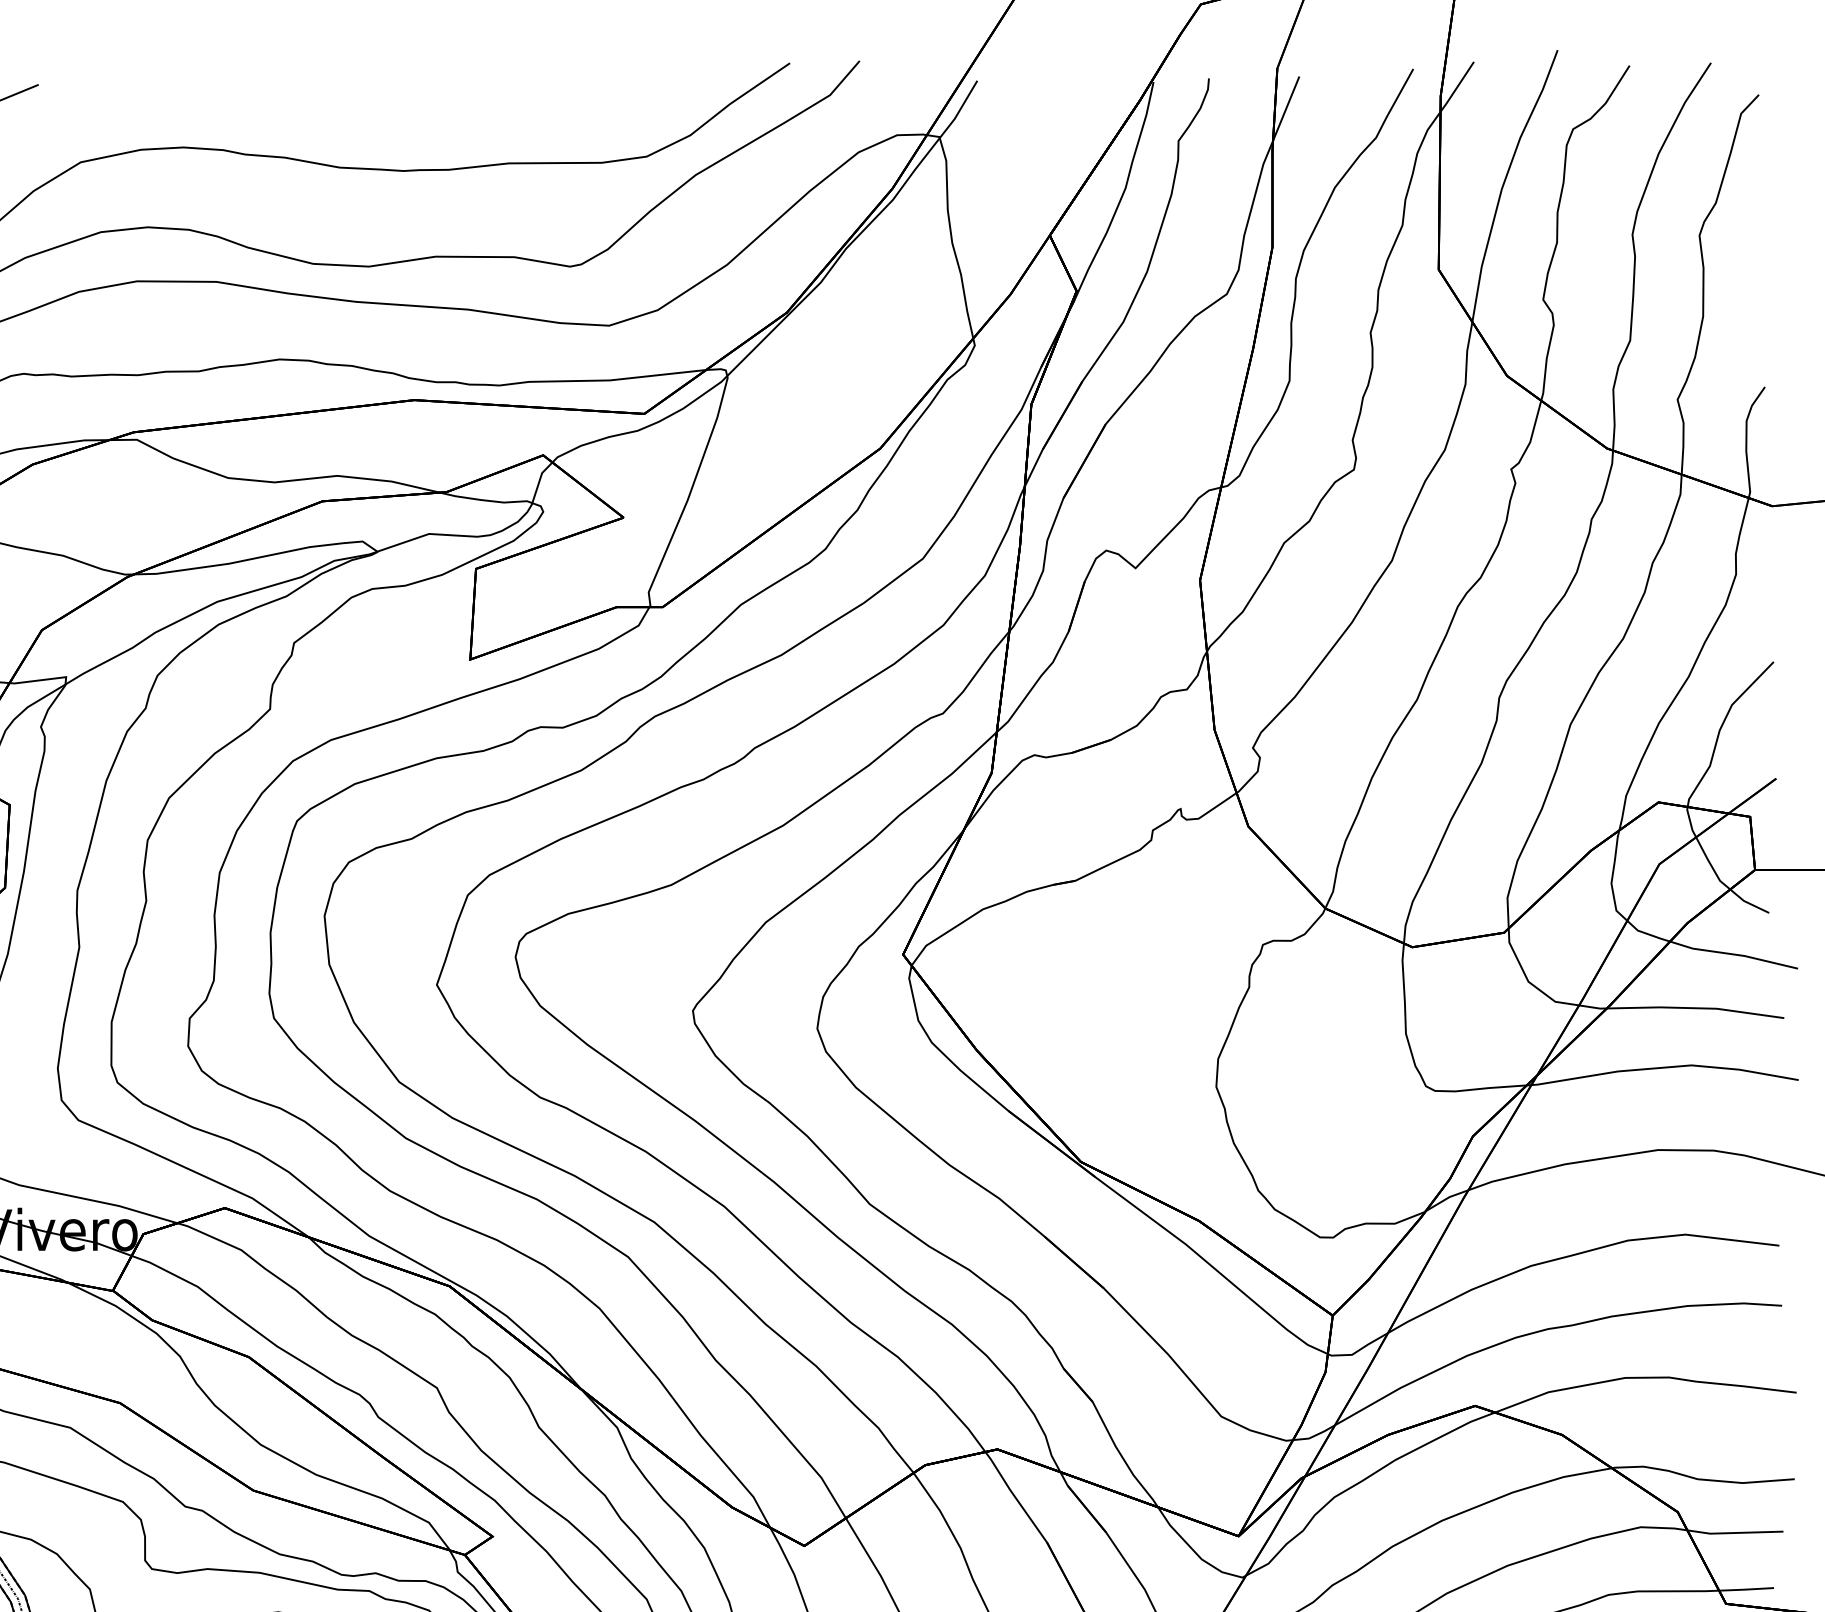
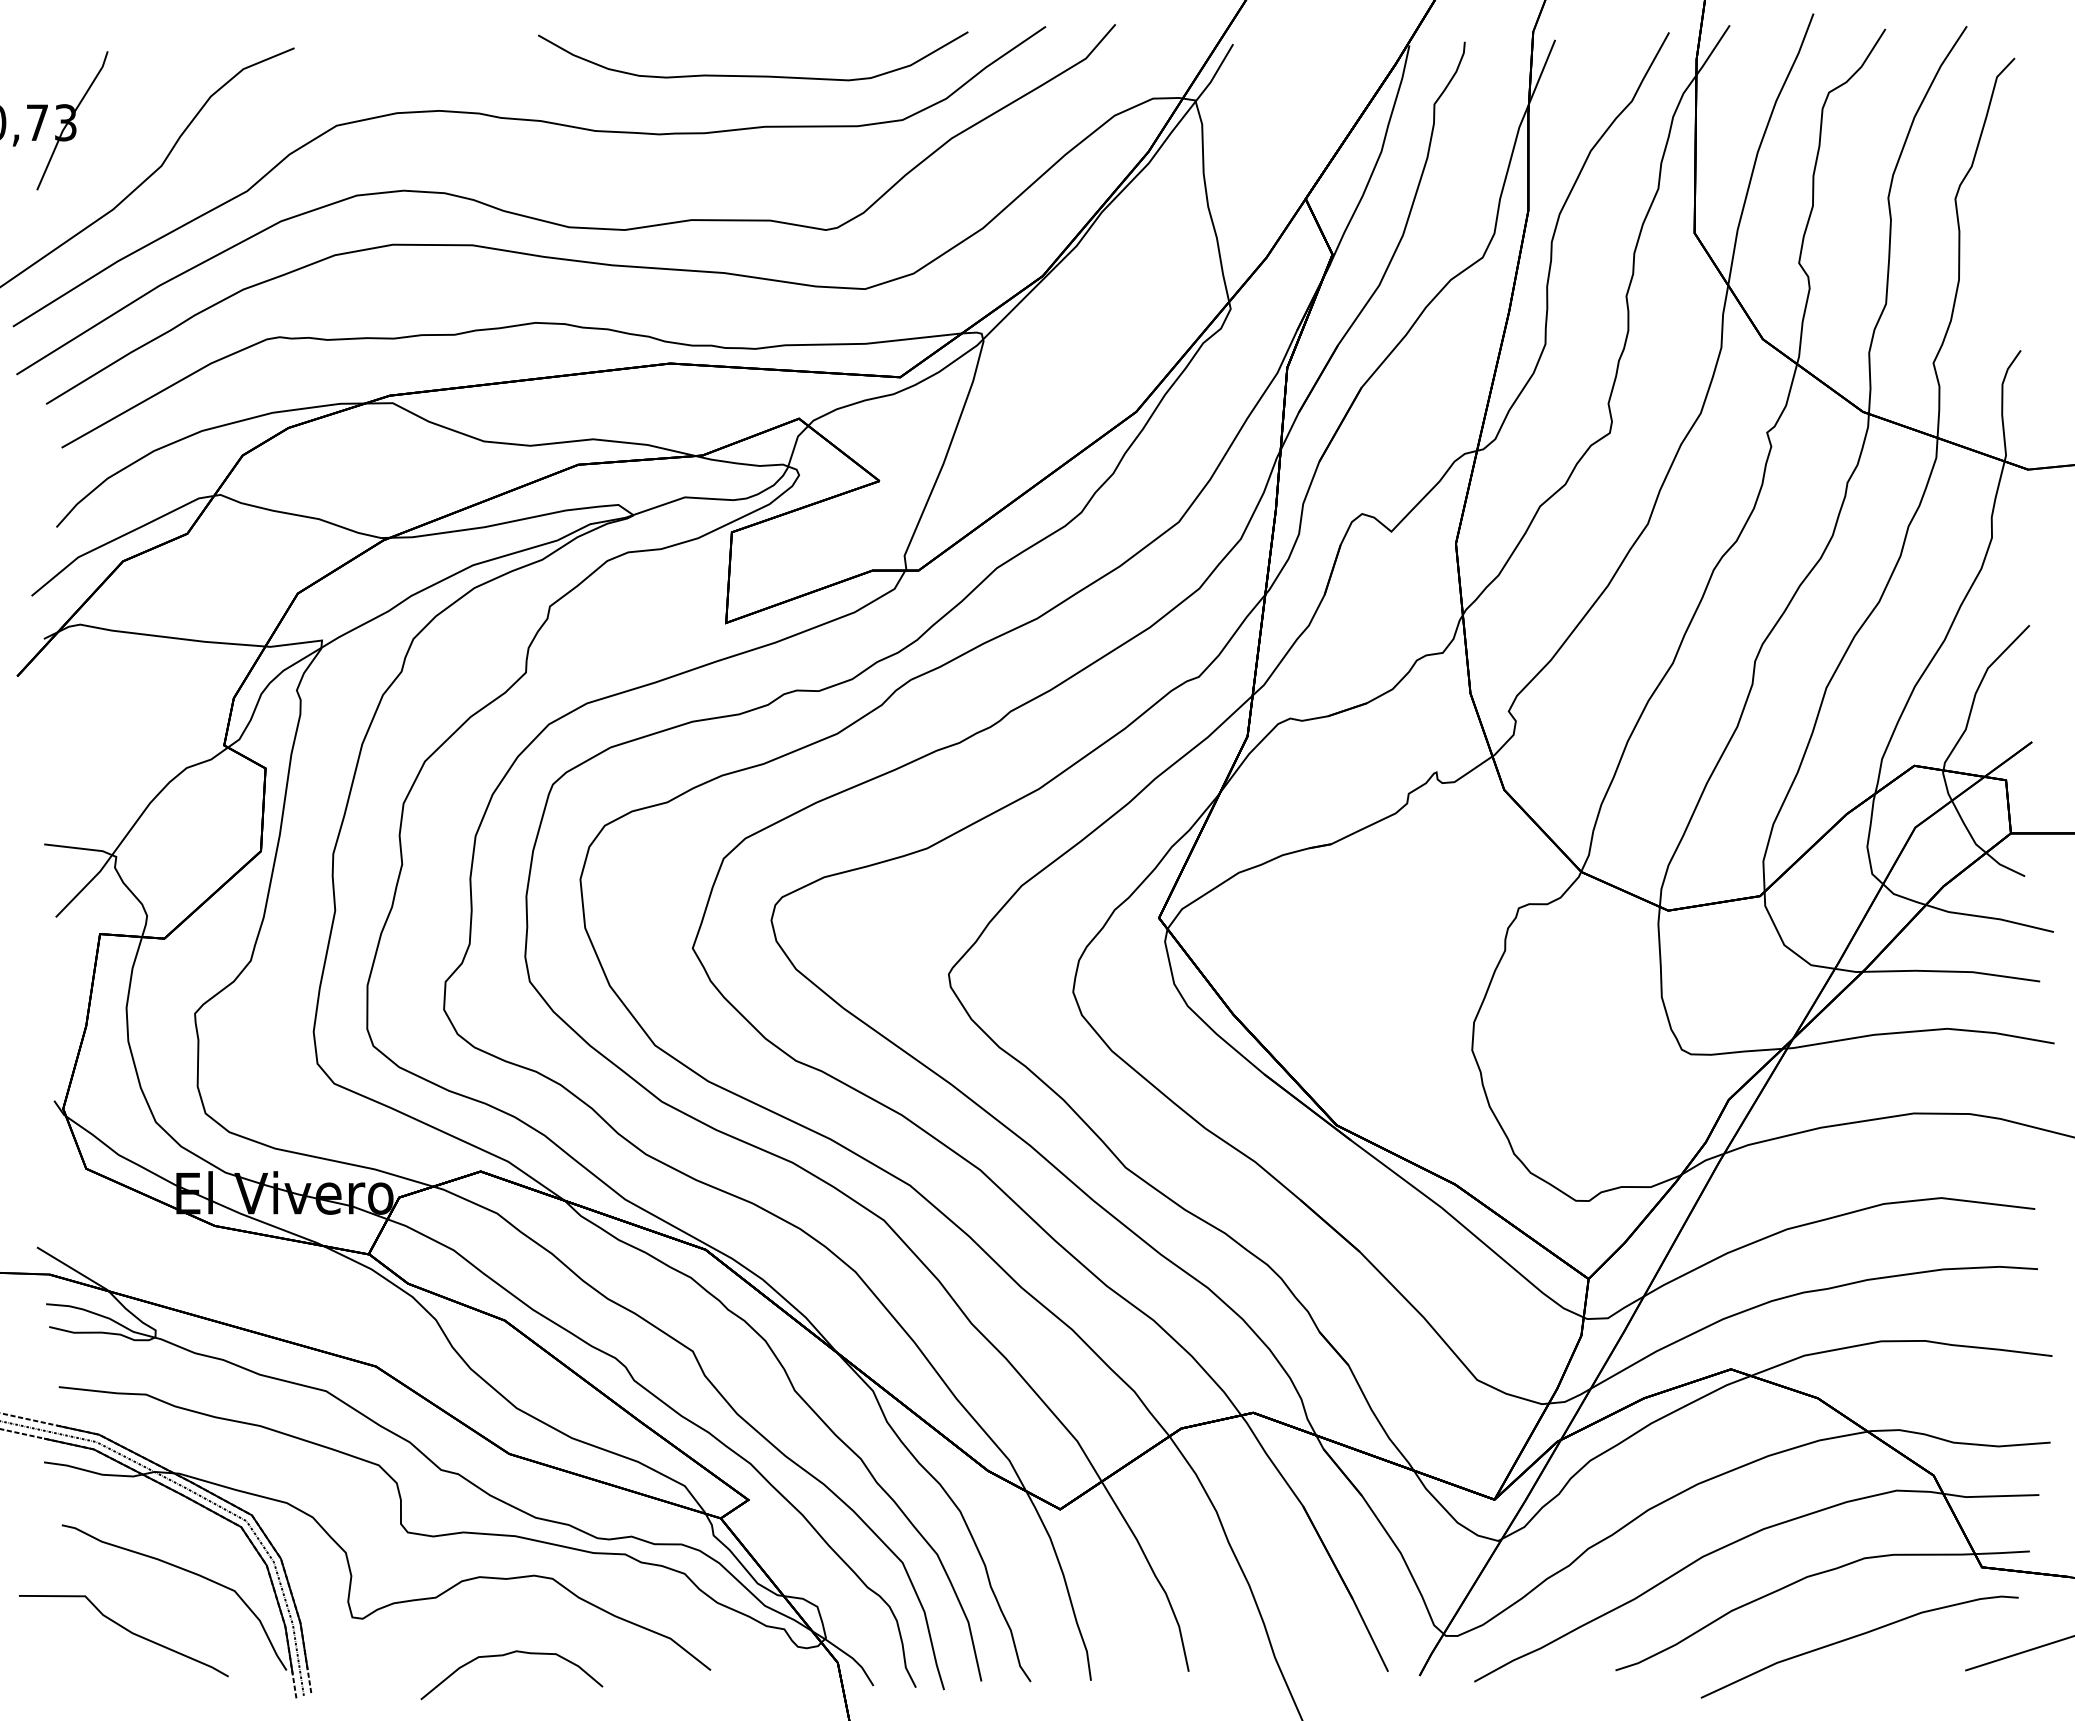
curve: (497, 112) -> (753, 75), added

